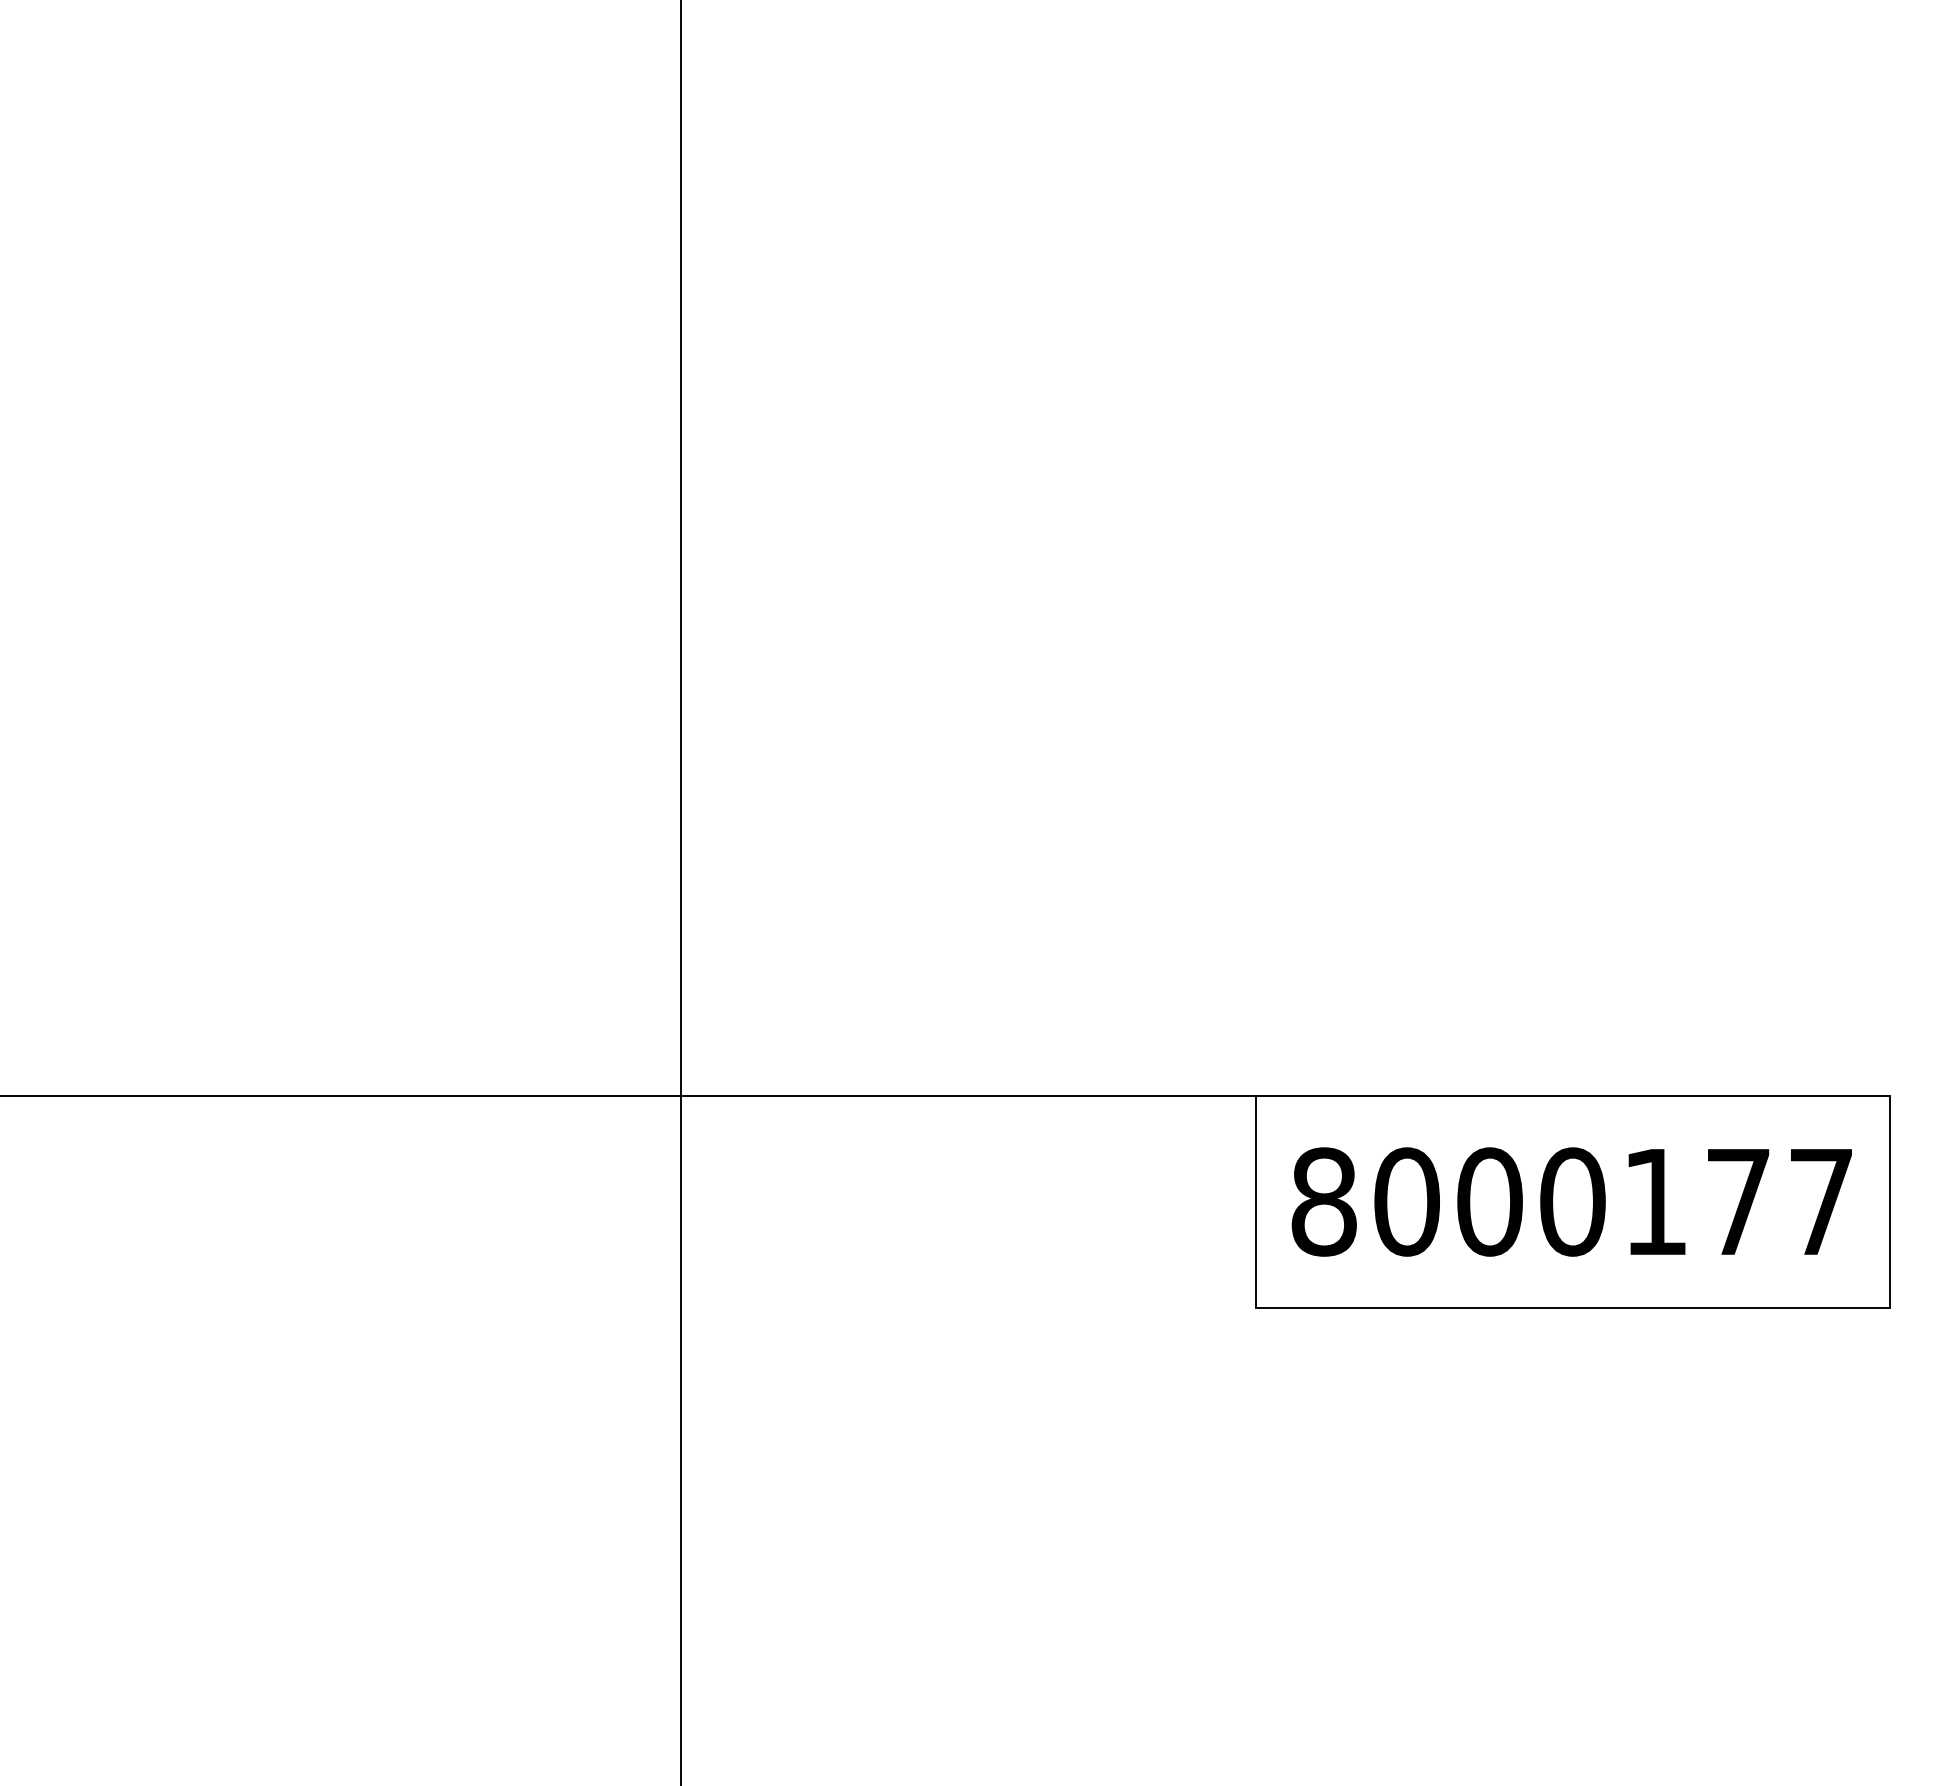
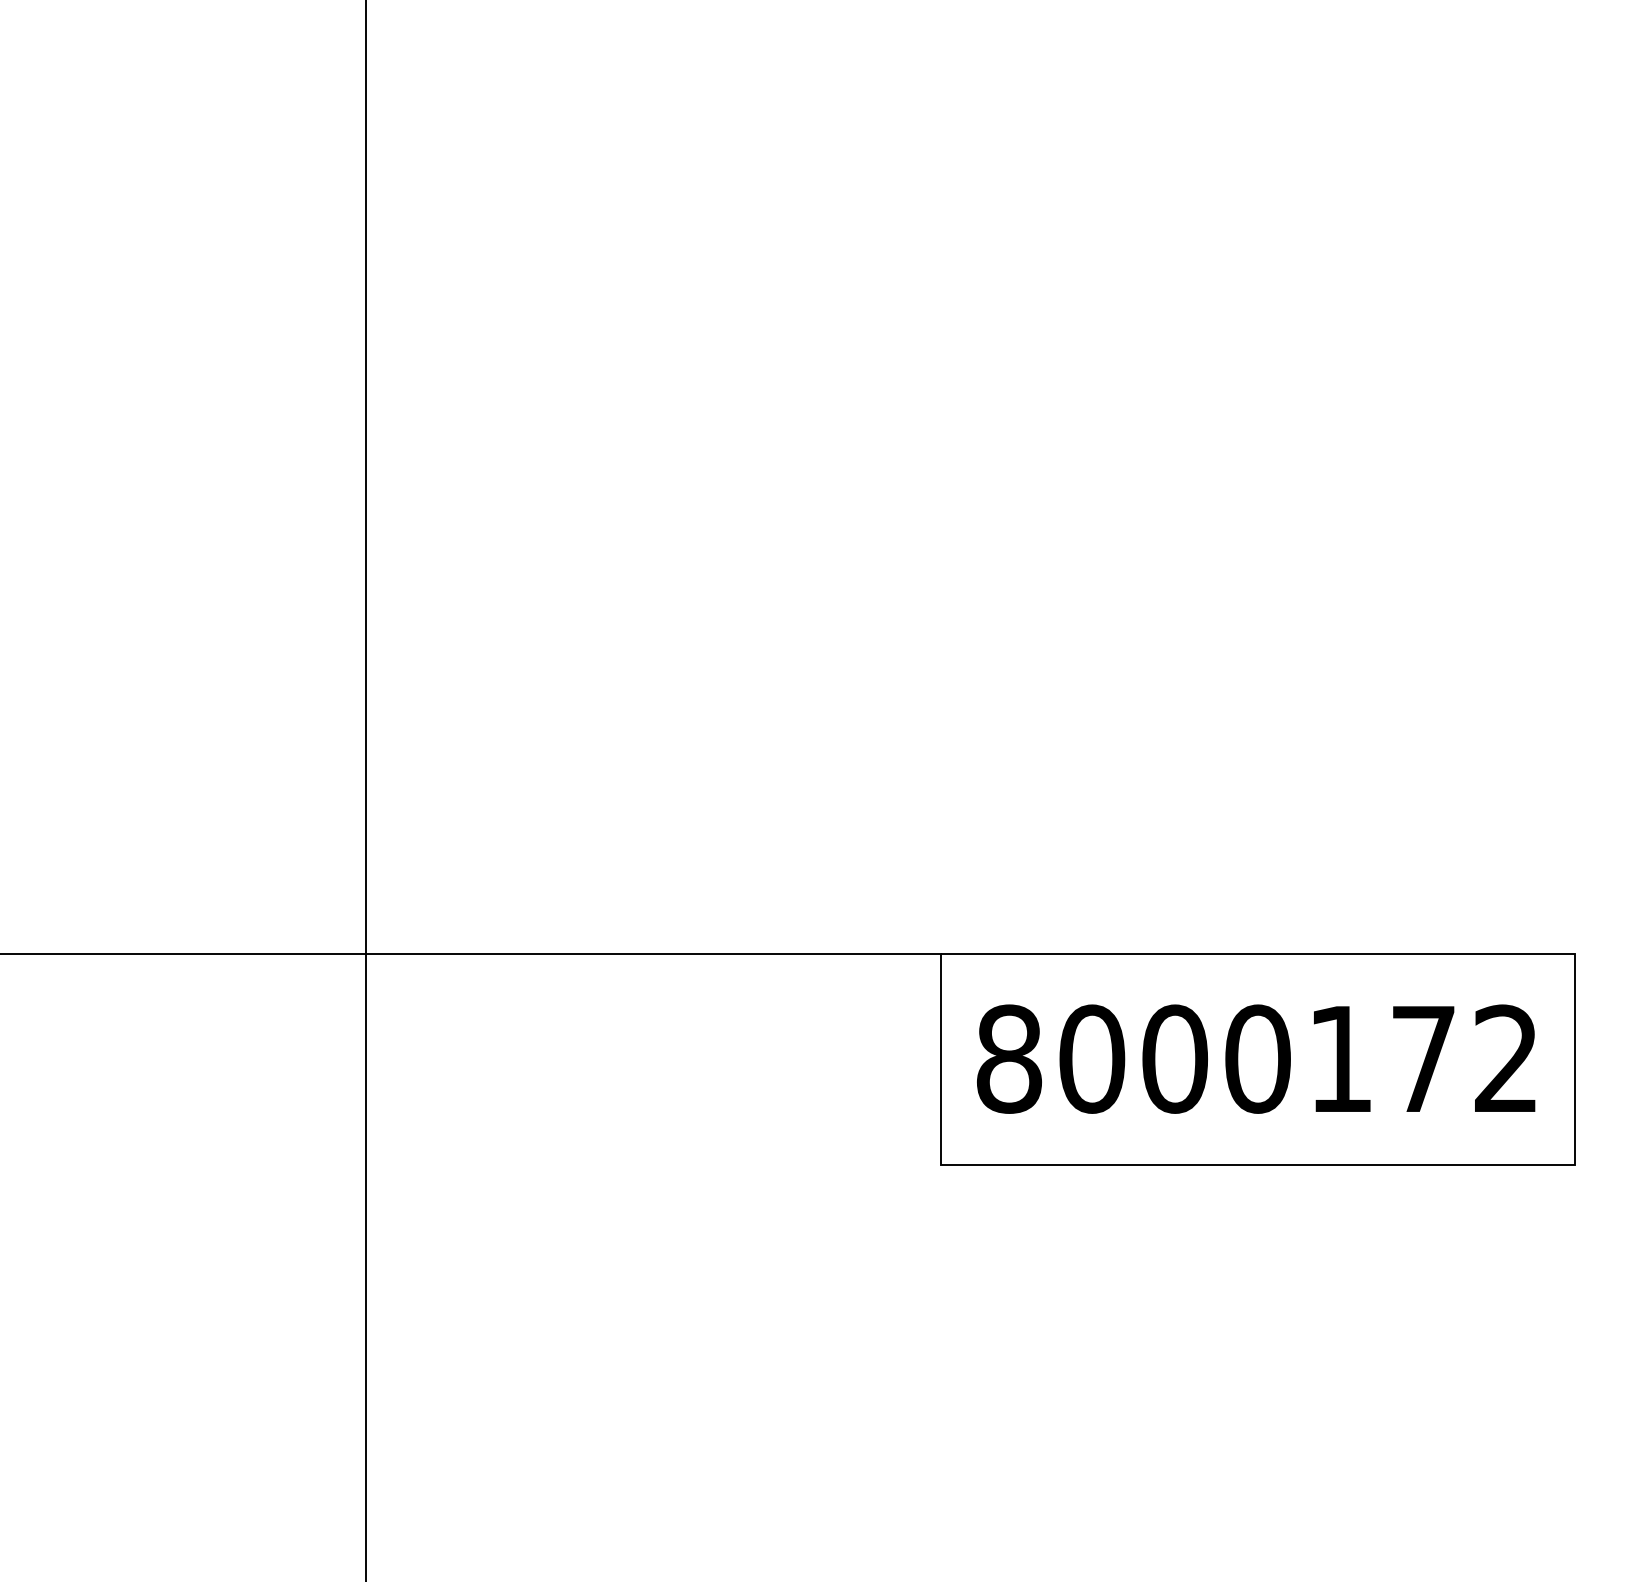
text: (1820, 1200) -> (1505, 1057), 8000177 -> 8000172

